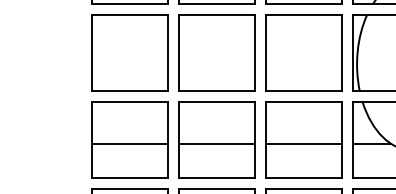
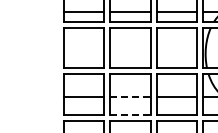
line: (217, 143) -> (130, 96), solid -> dashed
line: (217, 177) -> (130, 114), solid -> dashed

